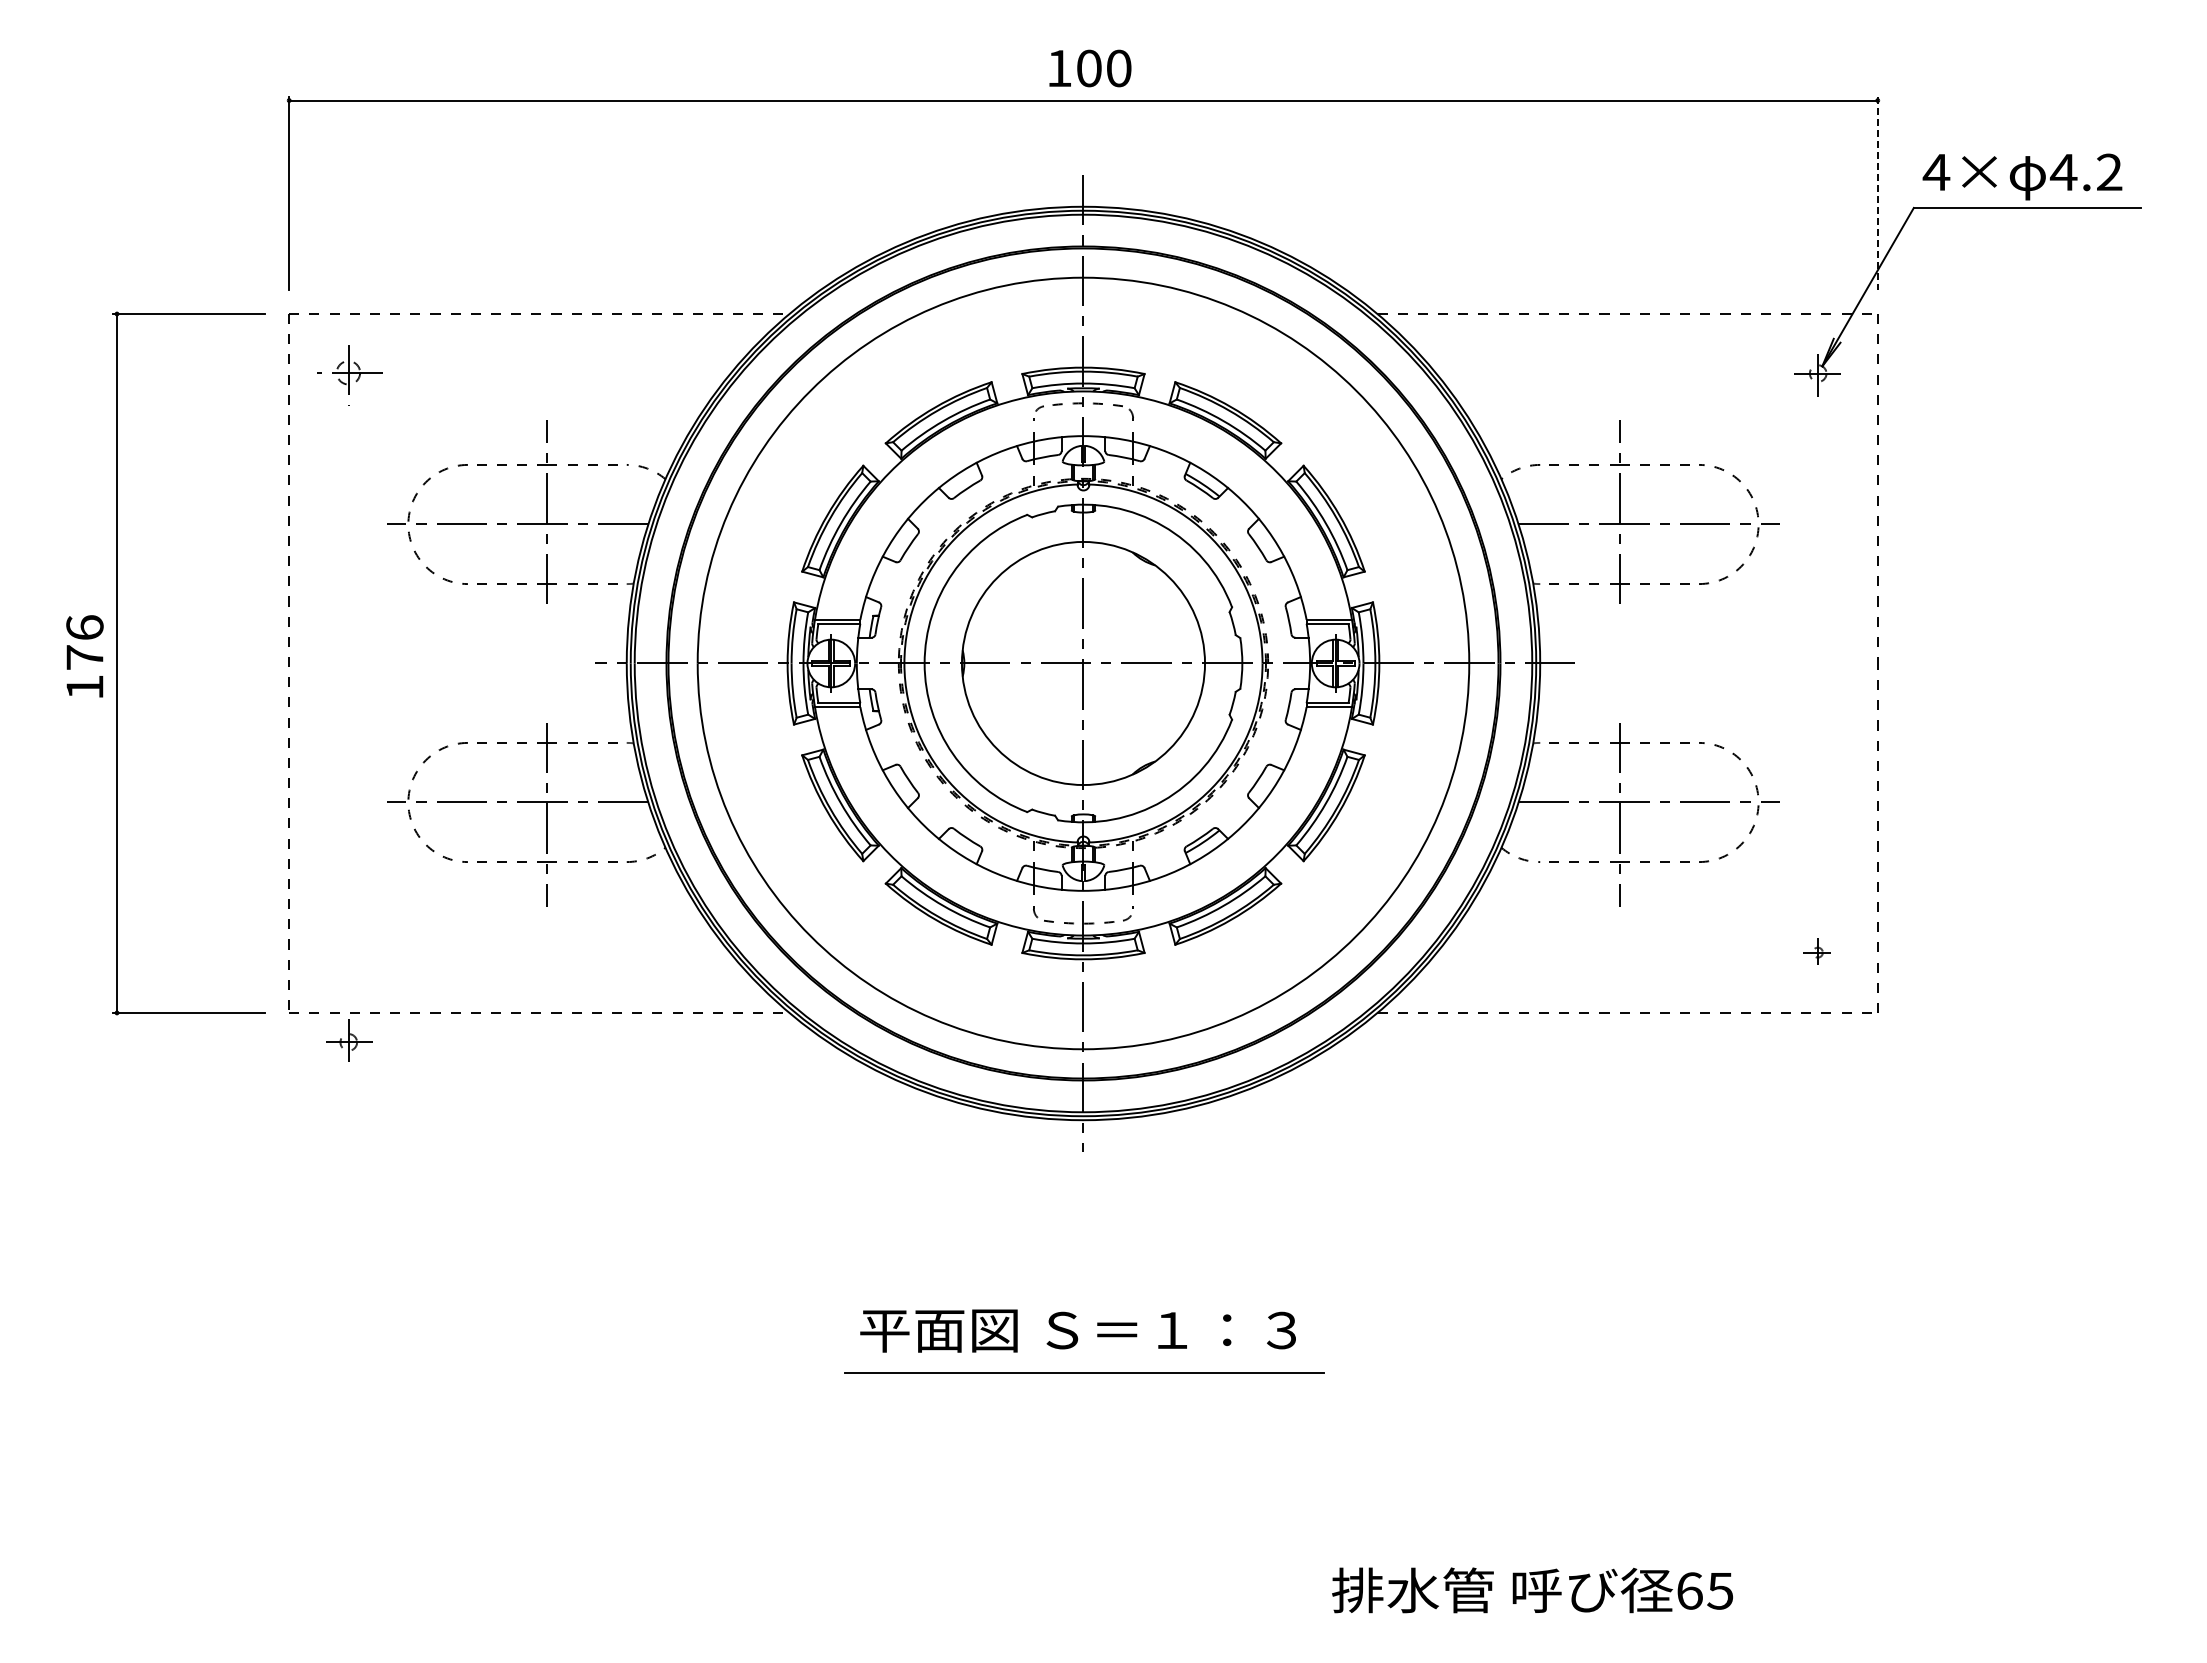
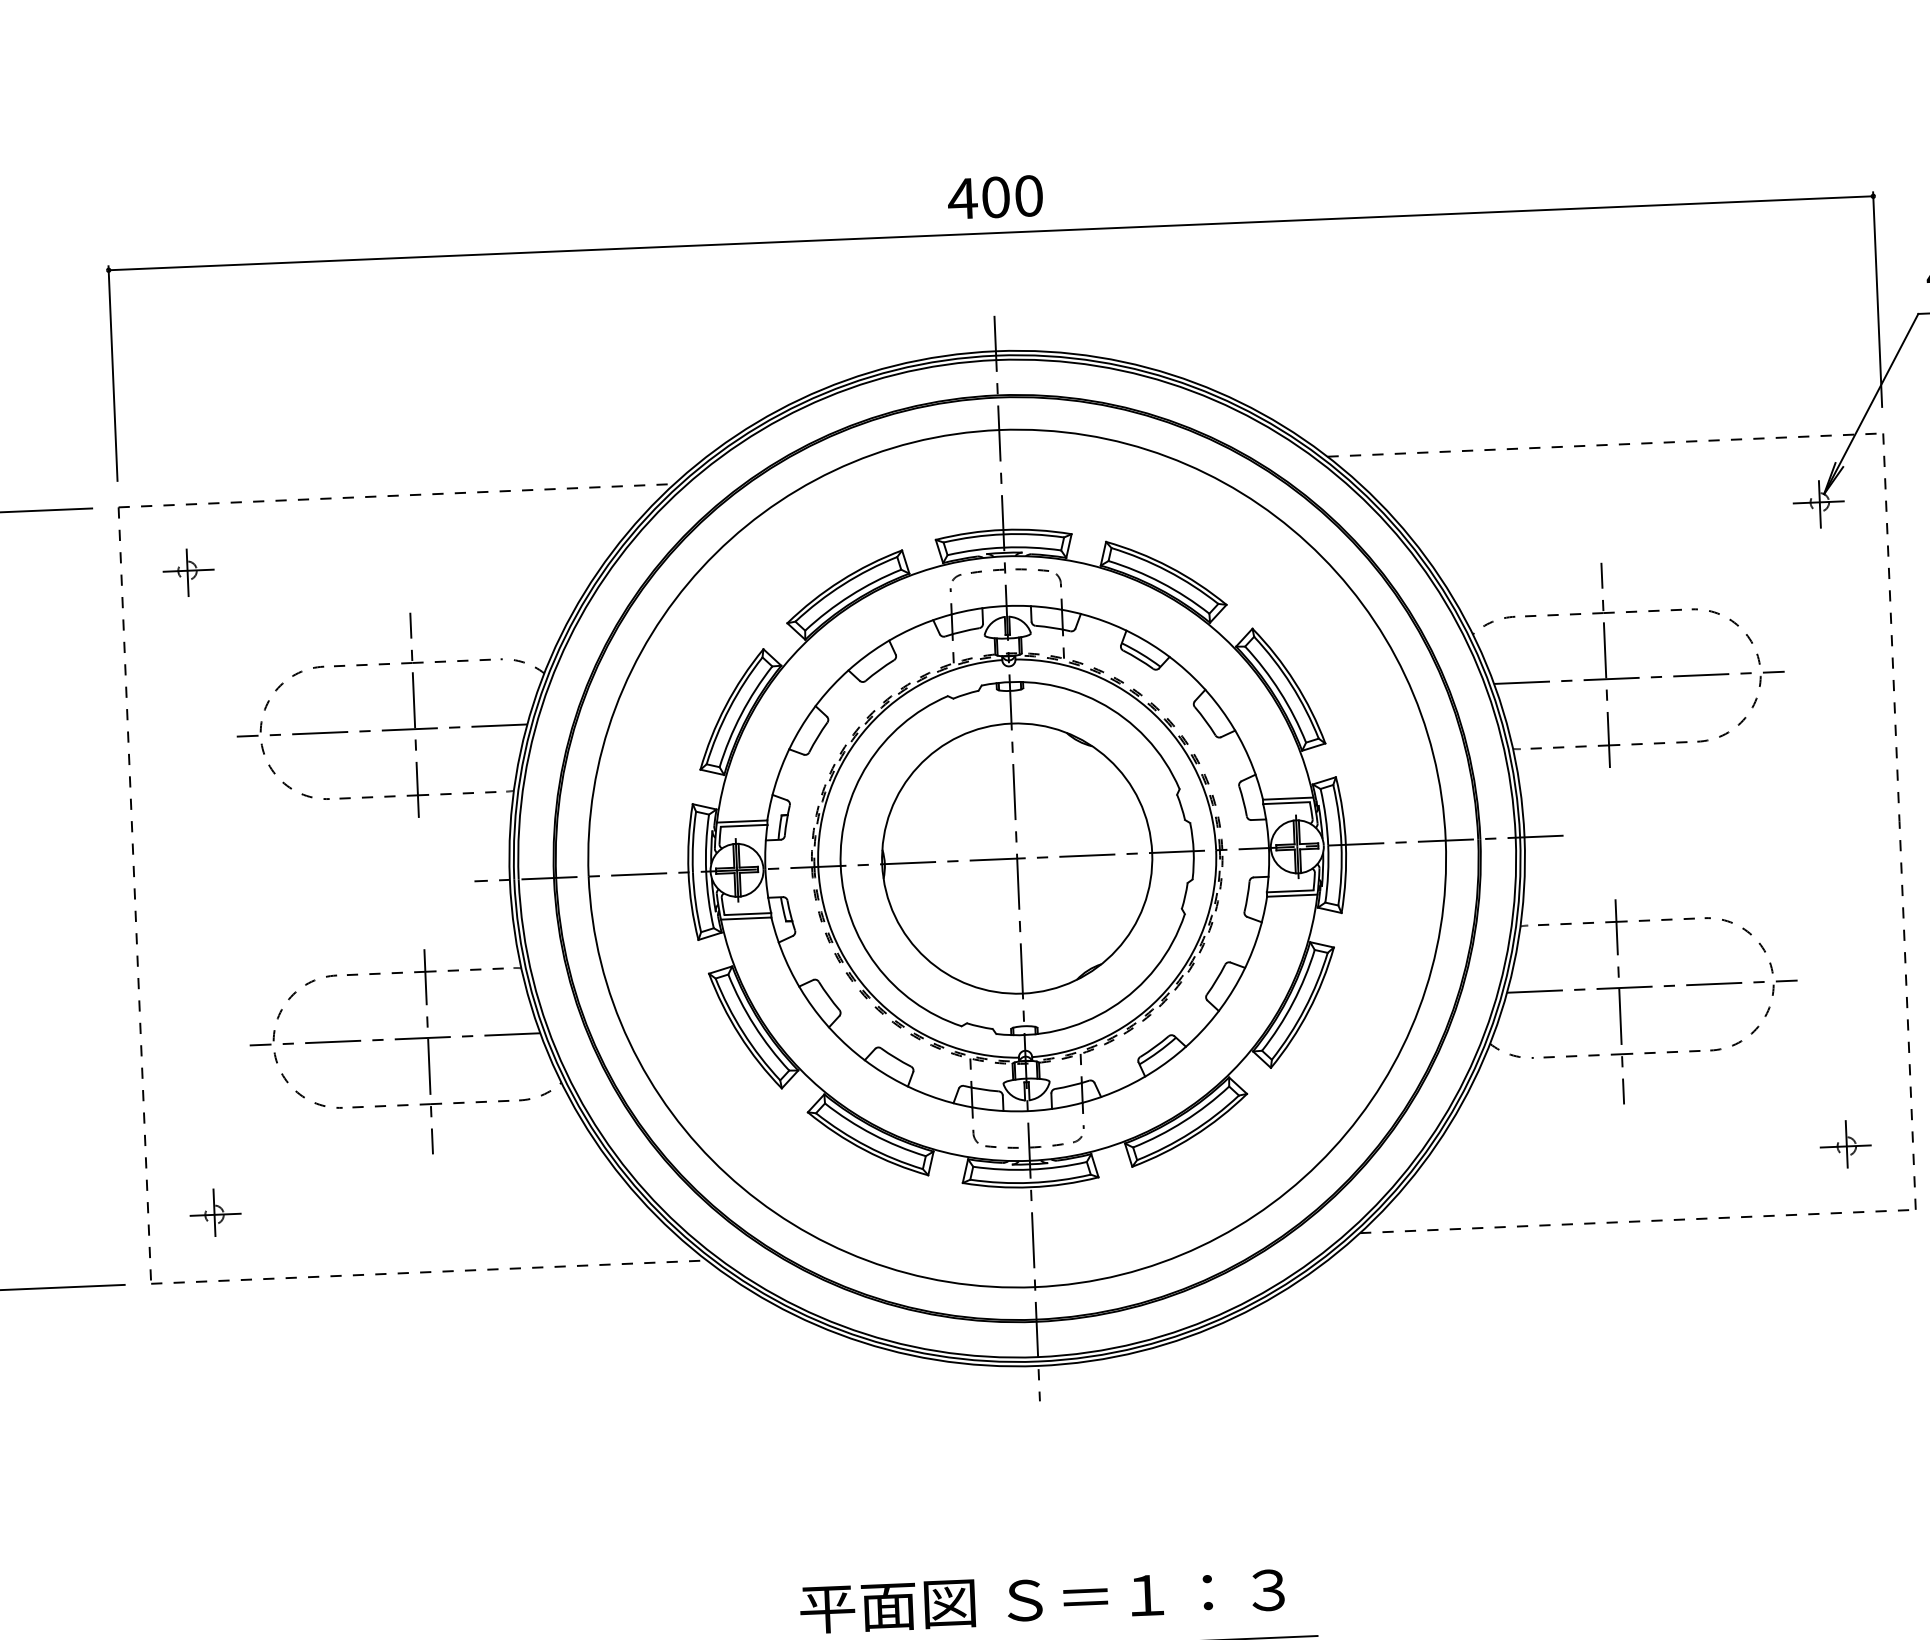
text: (1058, 68) -> (961, 198), 100 -> 400
line: (1877, 193) -> (1877, 299), dashed -> solid
part: (349, 375) -> (188, 572), size x0.71
part: (1817, 951) -> (1845, 1144), size x1.67
part: (349, 1040) -> (215, 1212), moved

